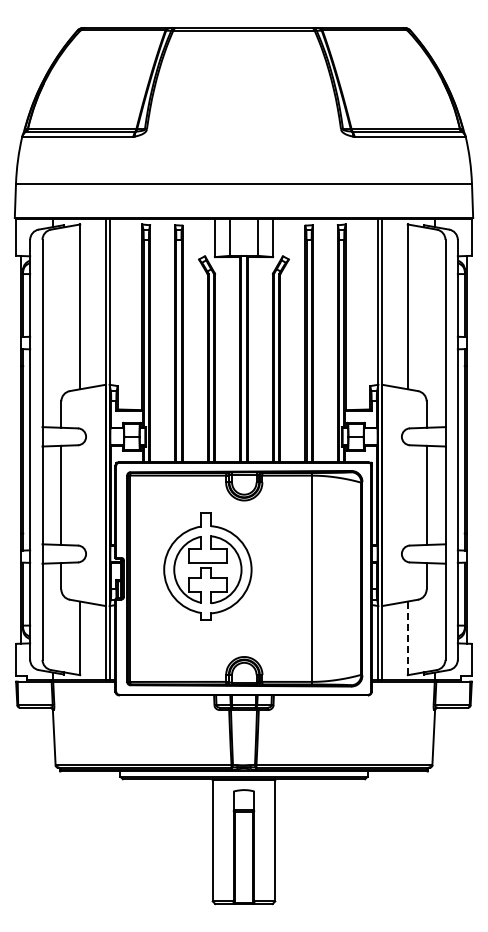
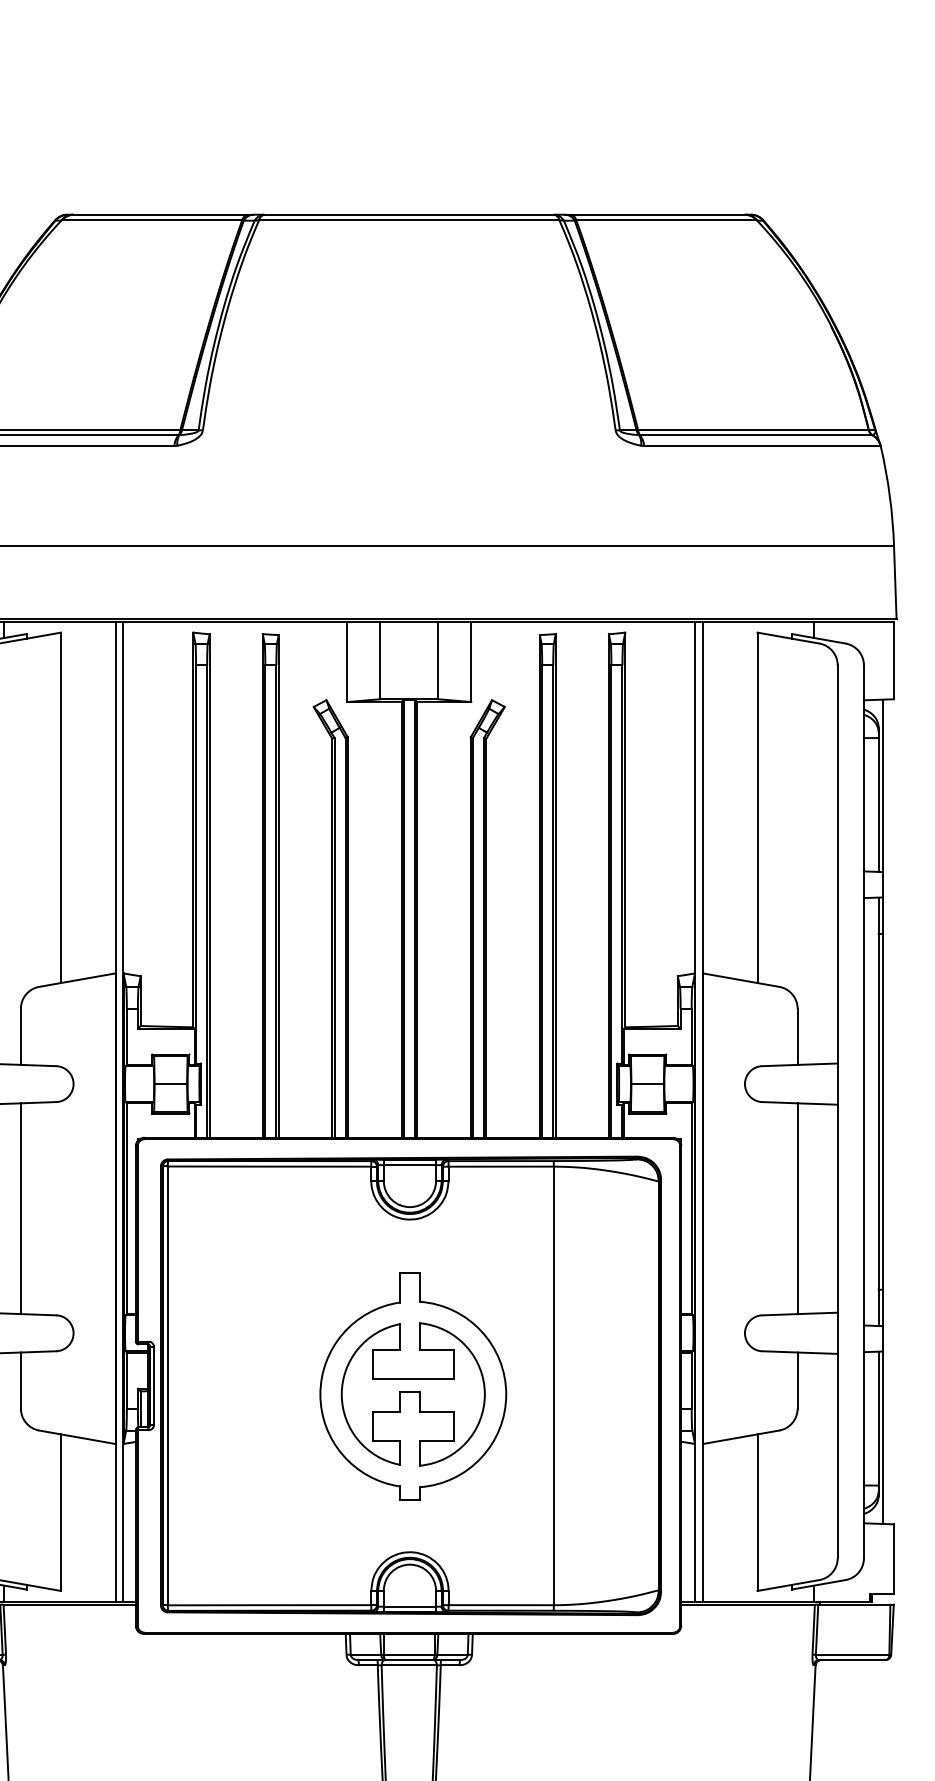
part: (207, 566) -> (412, 1387), moved
line: (407, 638) -> (756, 1512), dashed -> solid

